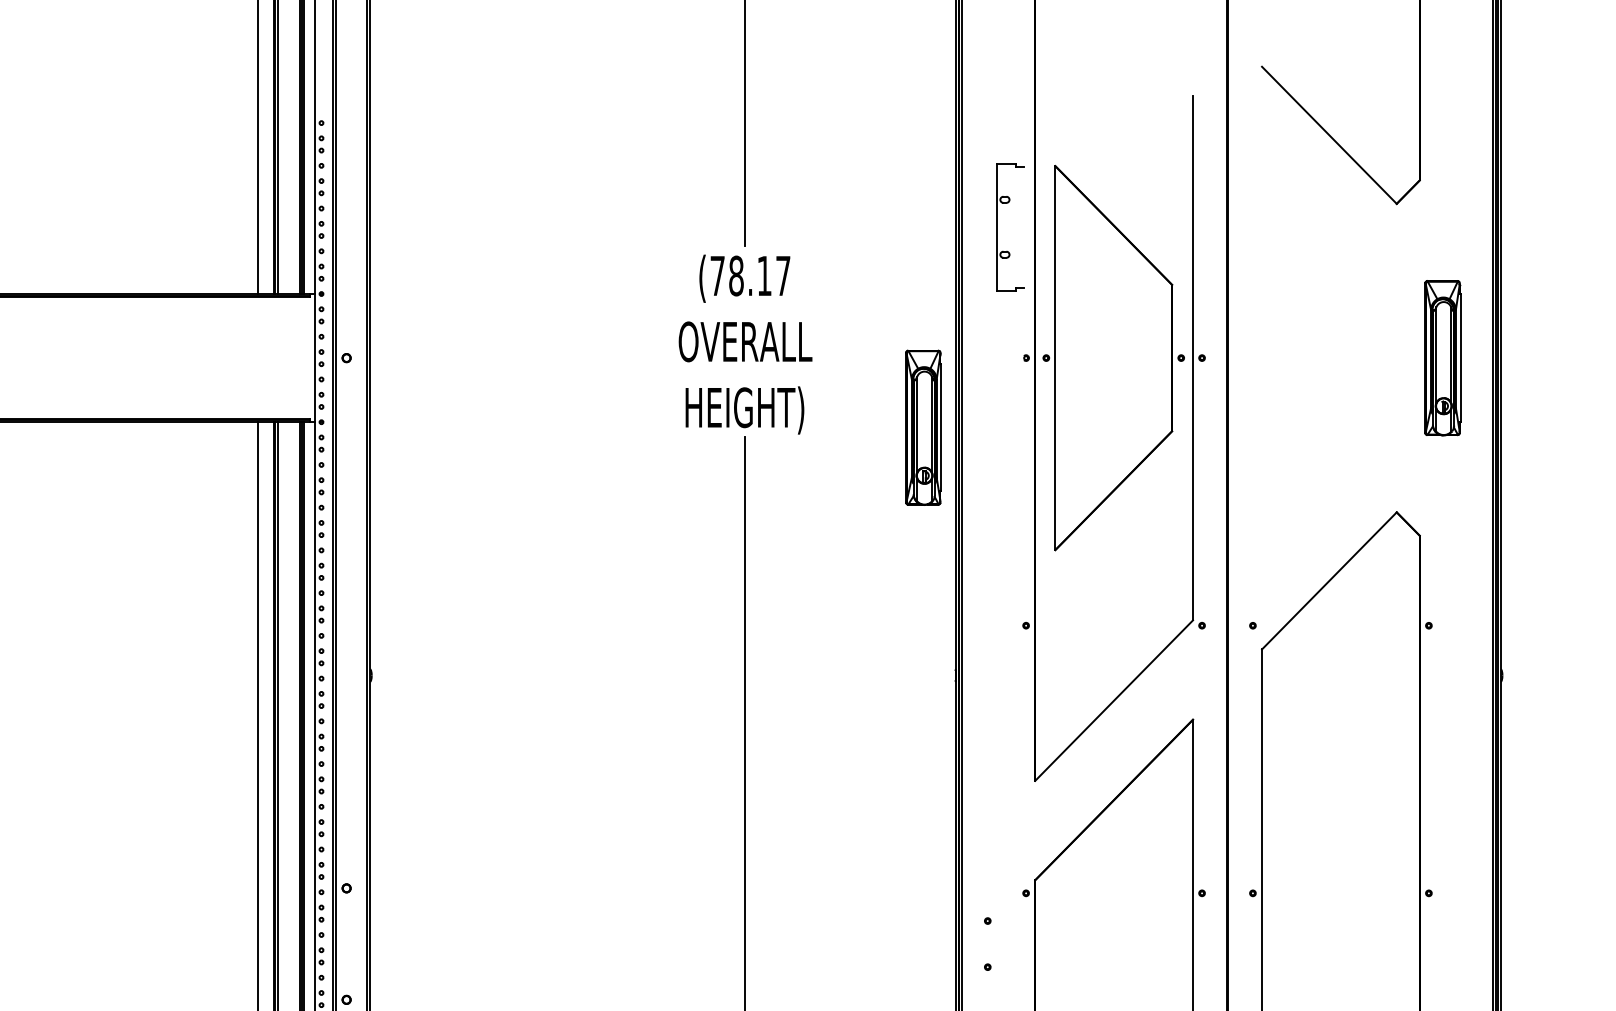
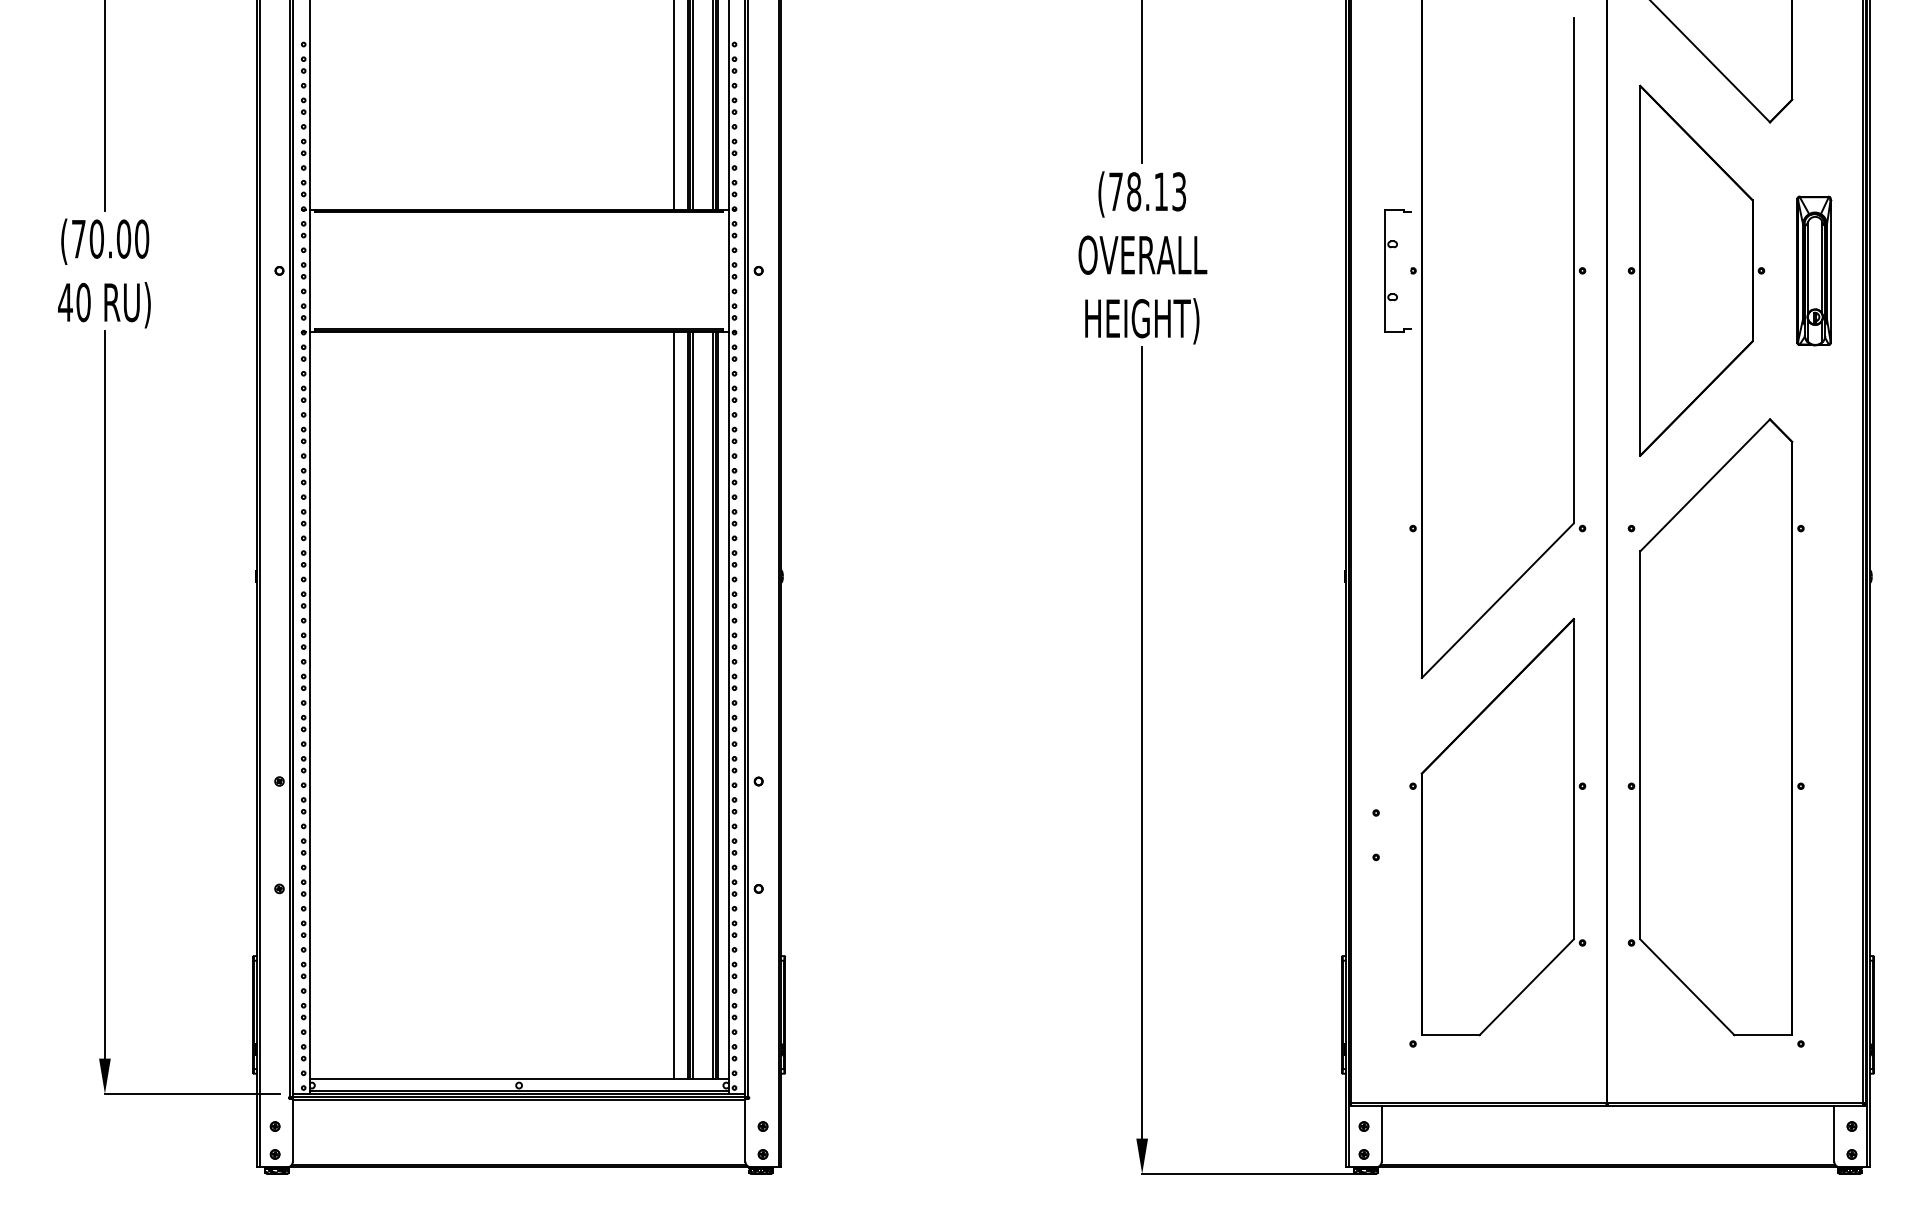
part: (997, 226) -> (1385, 270), moved
text: (783, 275) -> (1179, 191), (78.17 -> (78.13
part: (1113, 357) -> (1696, 270), moved
part: (923, 427) -> (1314, 337), removed

